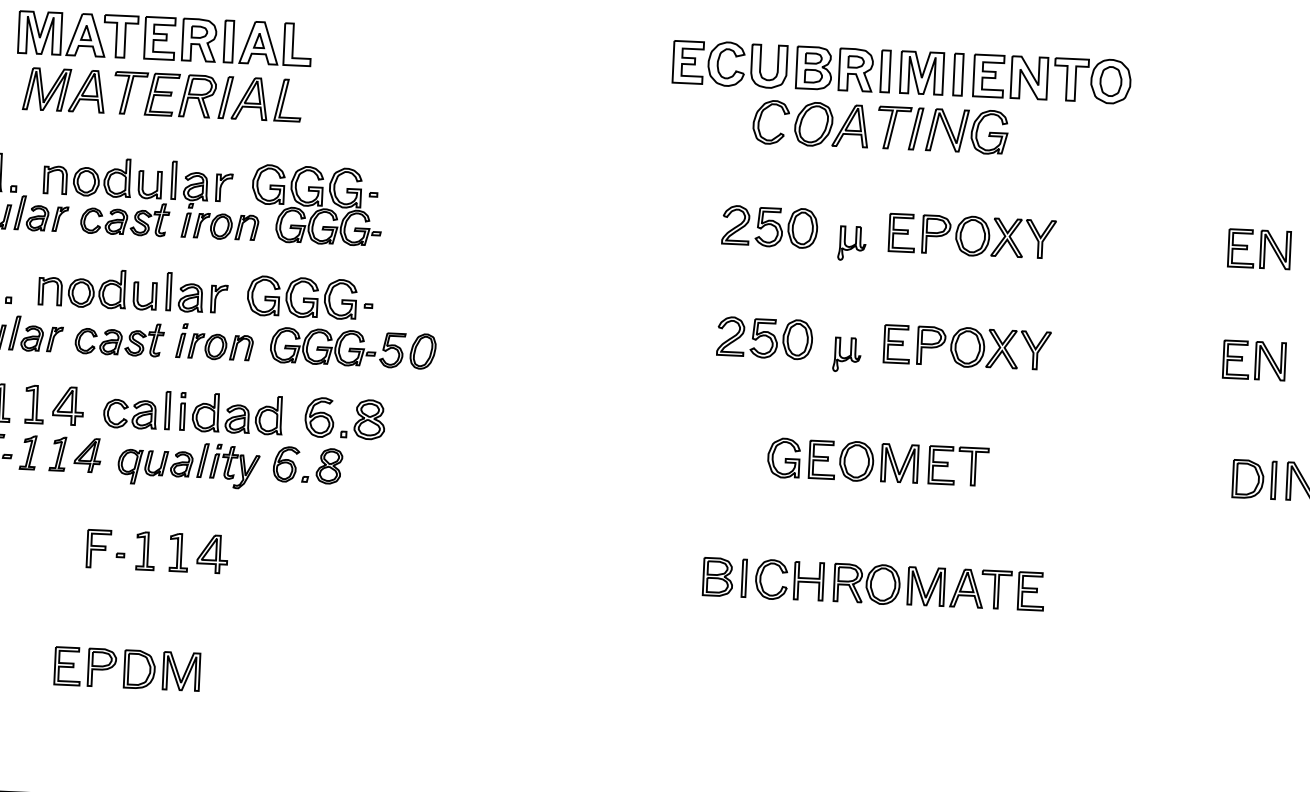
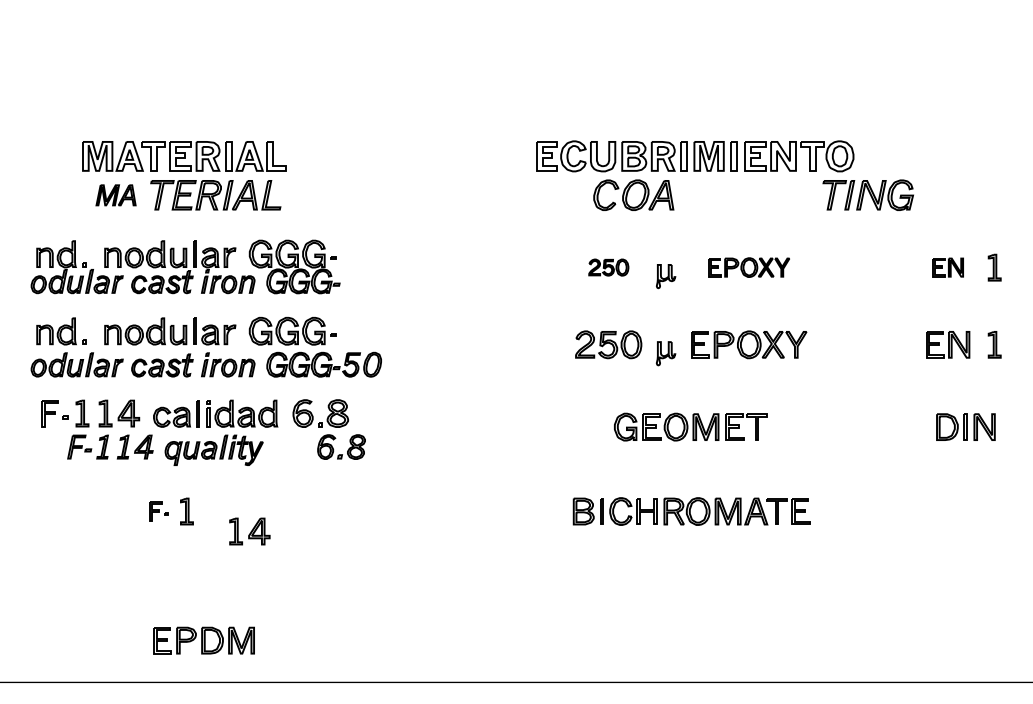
part: (63, 90) -> (115, 195), size x0.7
part: (941, 129) -> (867, 194), moved
part: (769, 226) -> (608, 267), size x0.6
part: (973, 235) -> (749, 267), size x0.7
part: (1260, 249) -> (948, 267), size x0.7
part: (316, 470) -> (347, 450), moved
part: (106, 549) -> (159, 511), size x0.7
part: (198, 553) -> (249, 531), moved
part: (126, 668) -> (203, 640), moved

